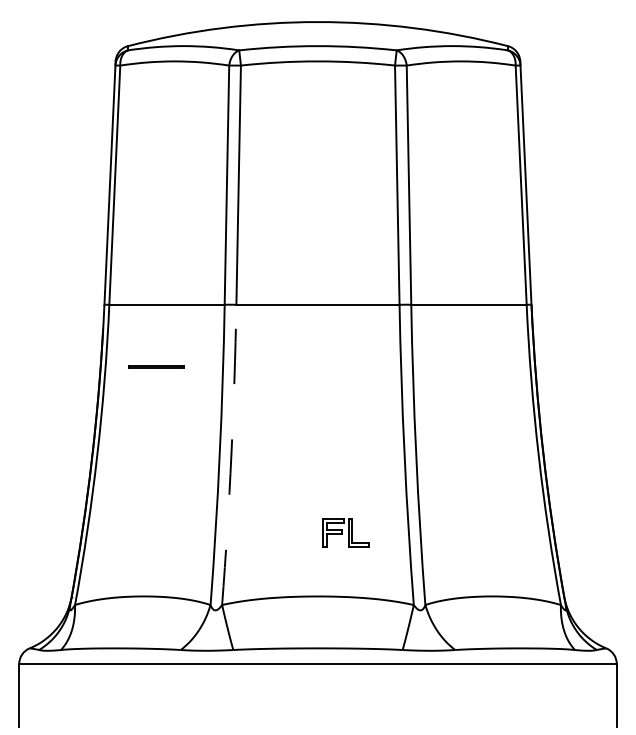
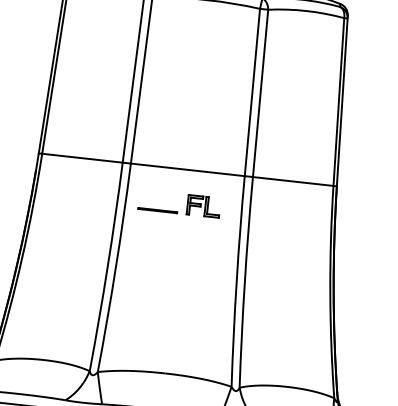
line: (156, 366) -> (157, 210), moved
arc: (231, 455) -> (115, 268), dashed -> solid
part: (345, 532) -> (203, 206), moved

